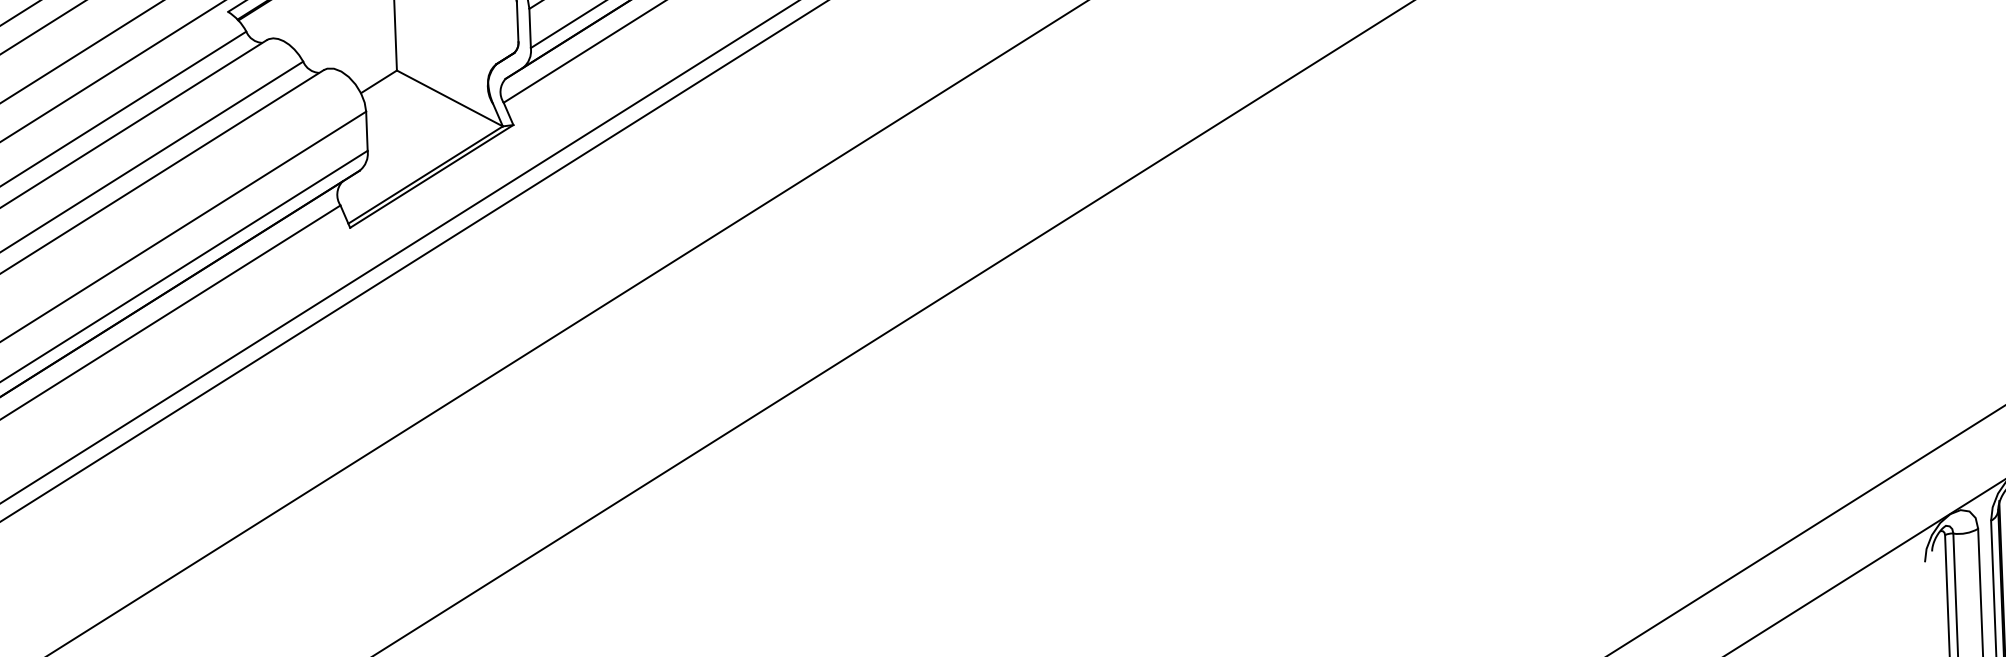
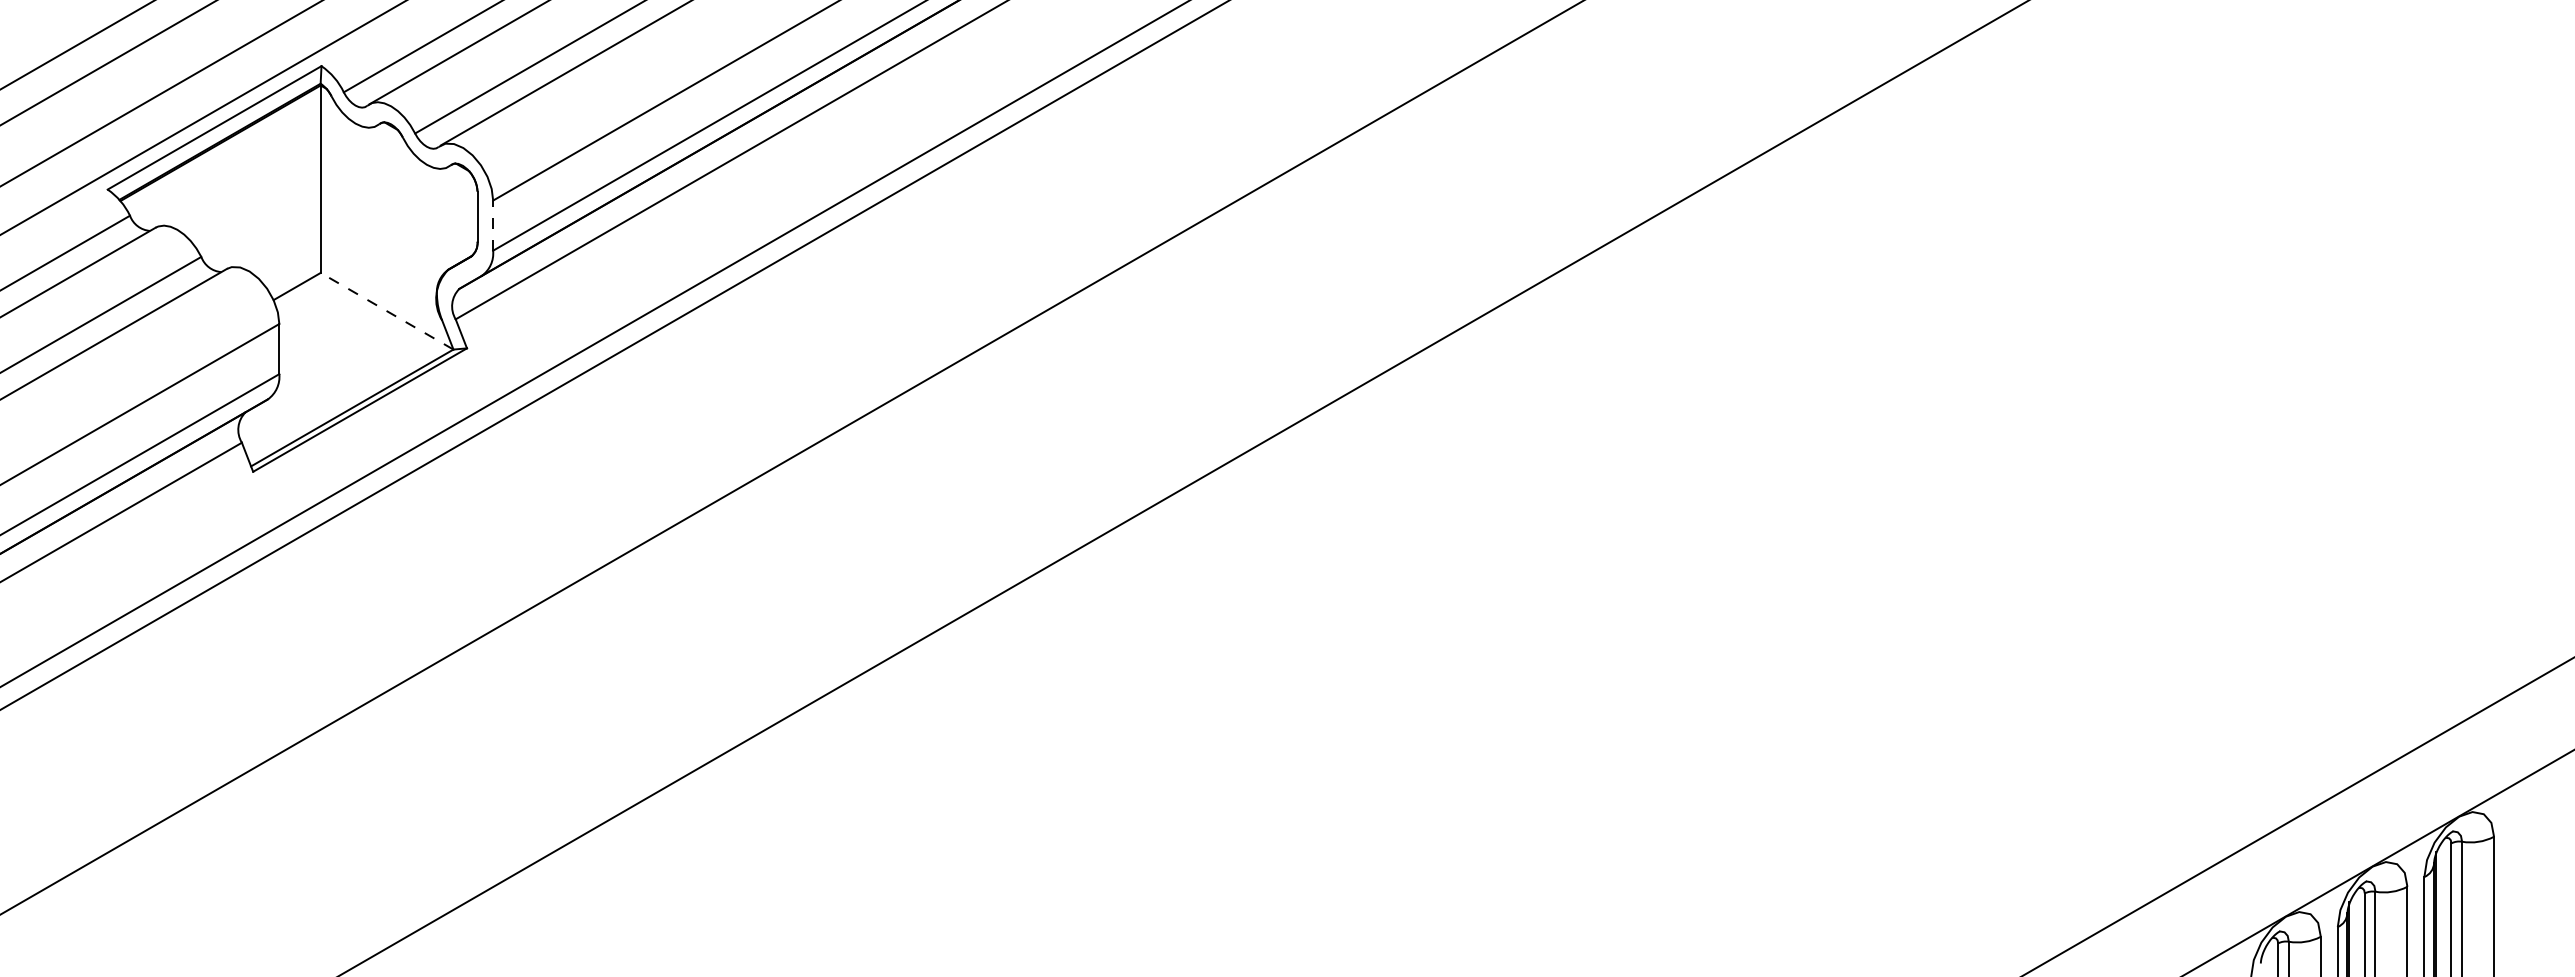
line: (530, 28) -> (493, 225), solid -> dashed
line: (450, 98) -> (387, 311), solid -> dashed

